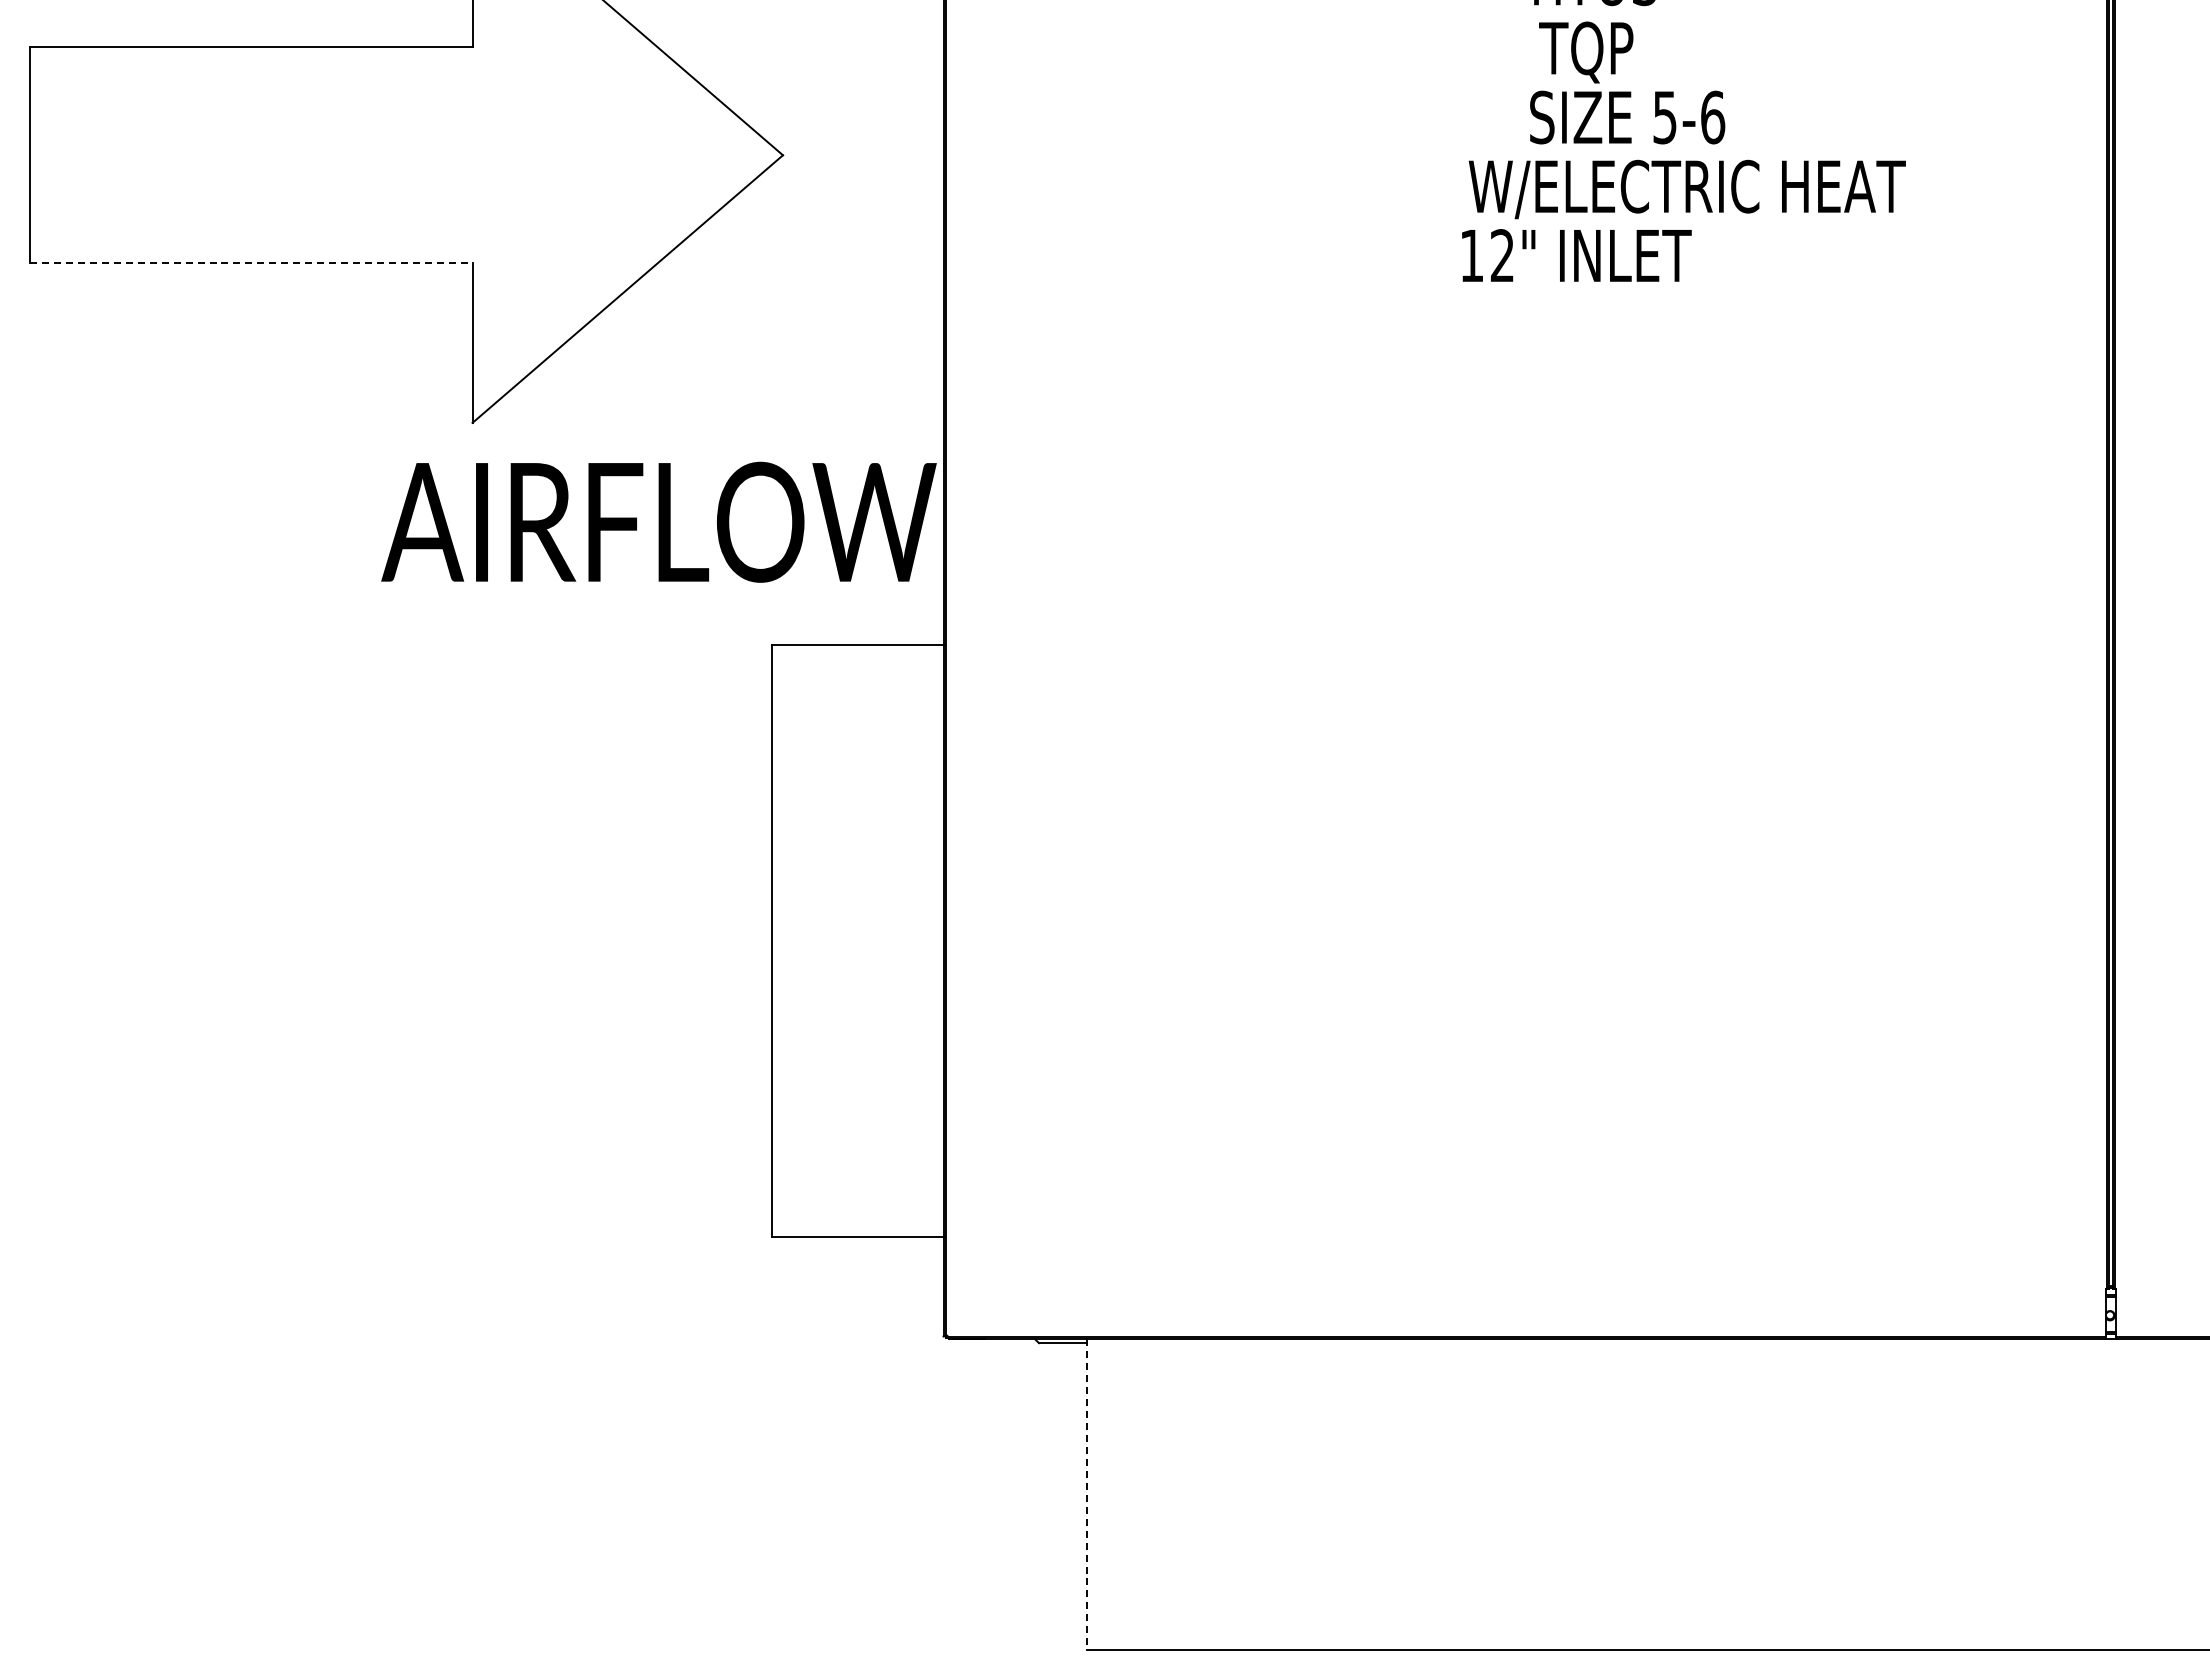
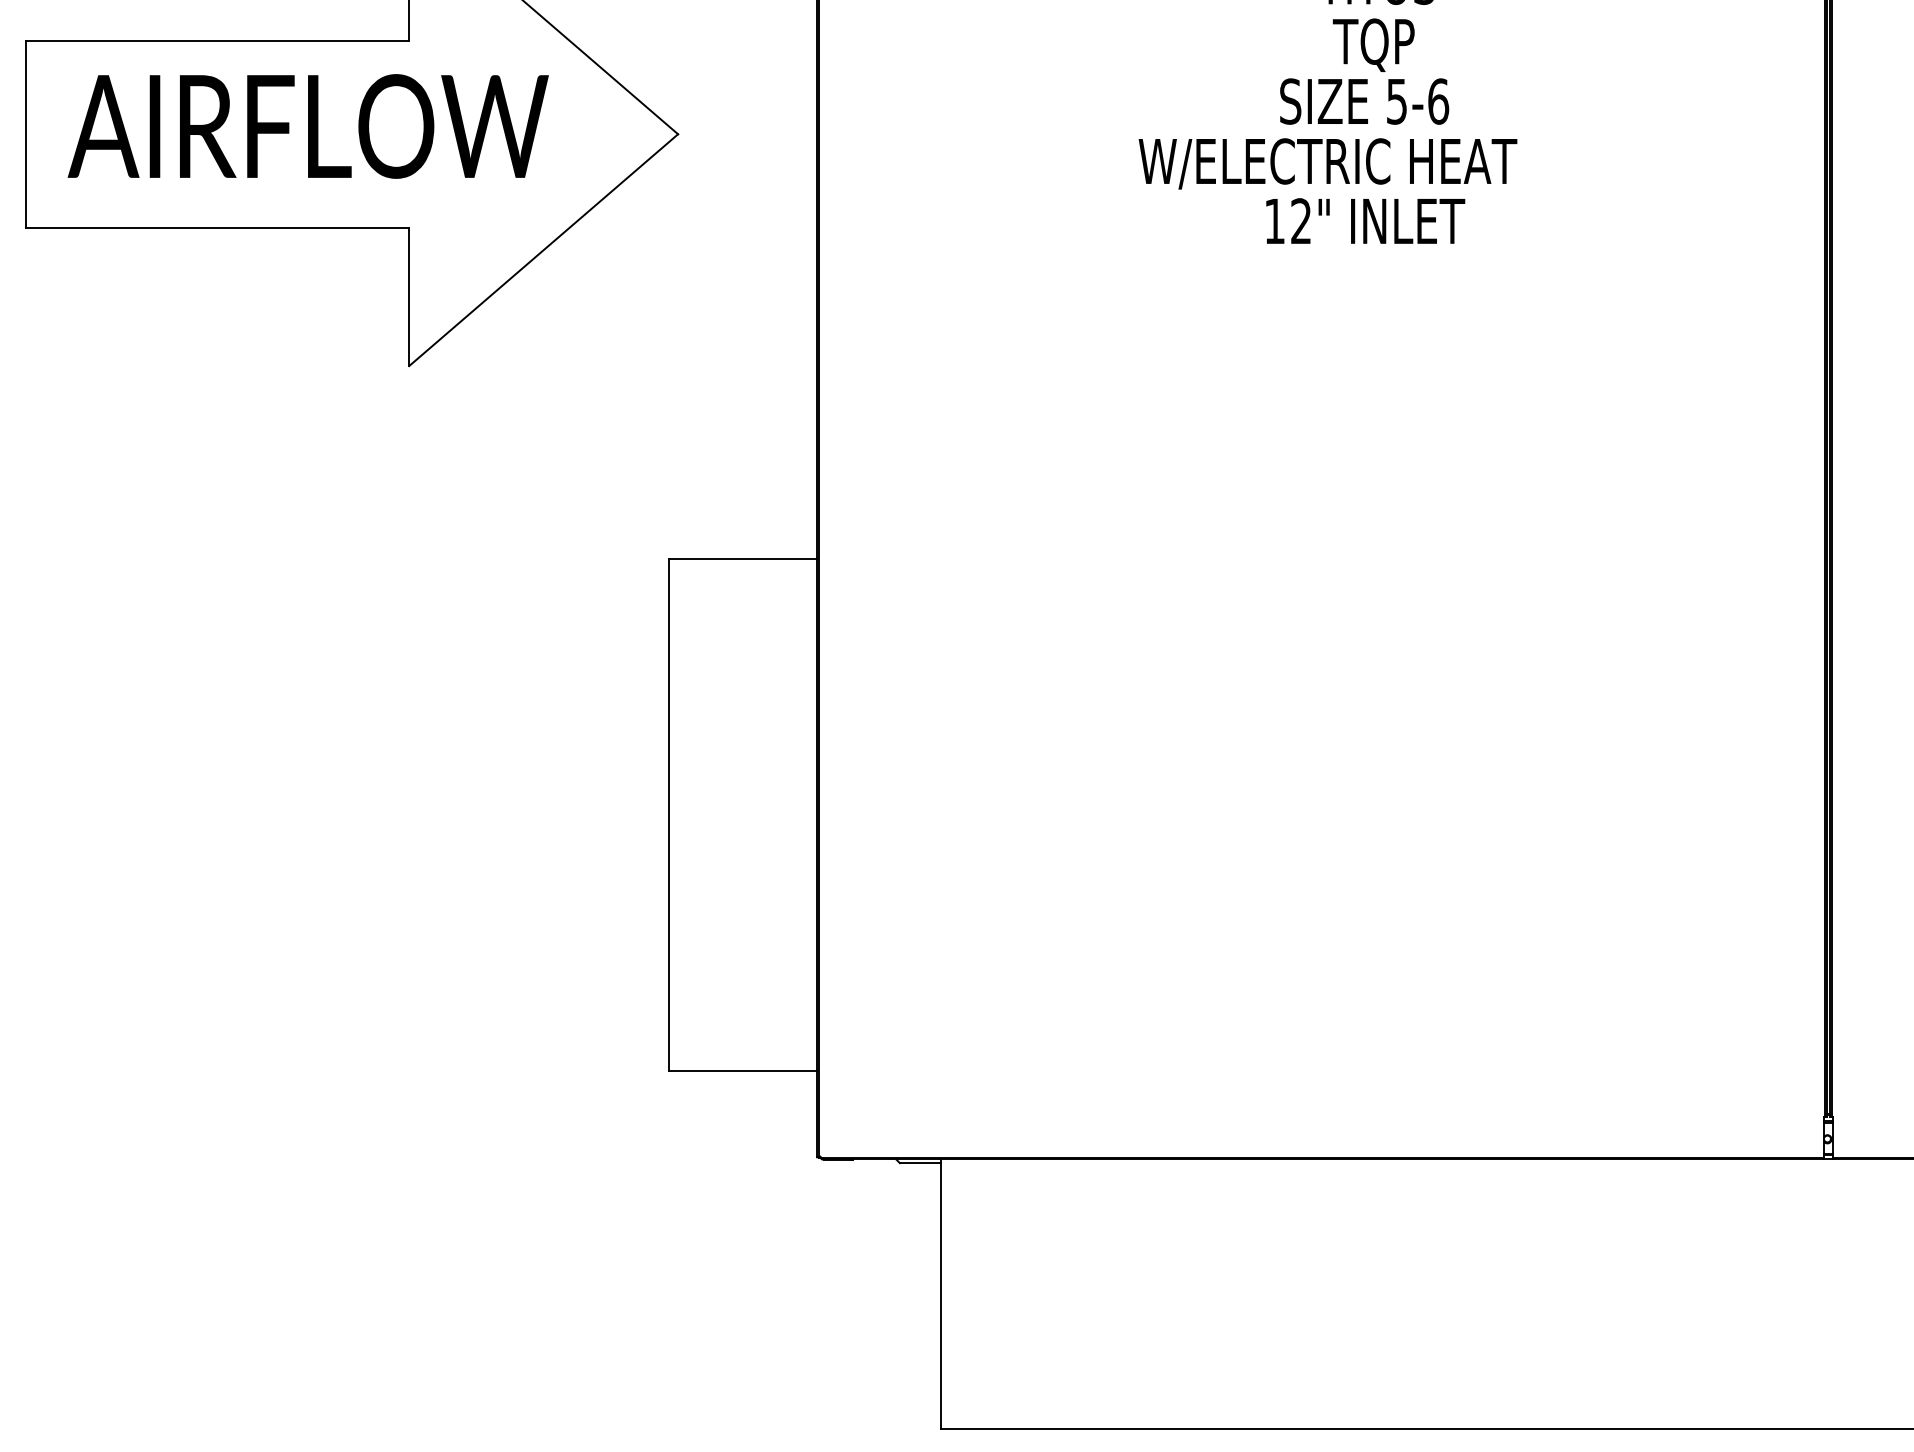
text: (1627, 117) -> (1364, 101), moved
text: (1686, 189) -> (1327, 163), moved
line: (251, 263) -> (217, 227), dashed -> solid
text: (658, 521) -> (307, 125), moved
line: (1087, 1494) -> (941, 1294), dashed -> solid

